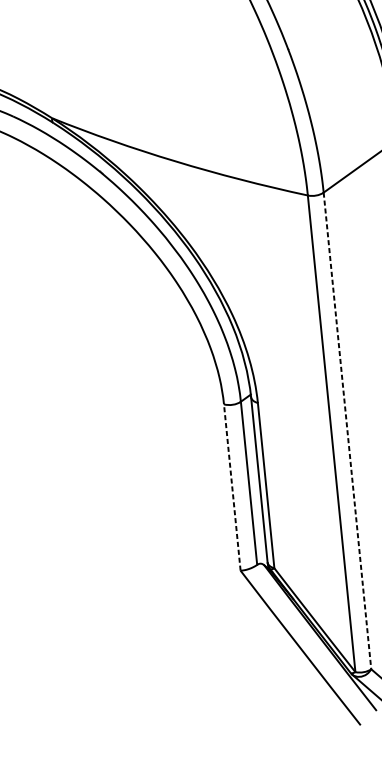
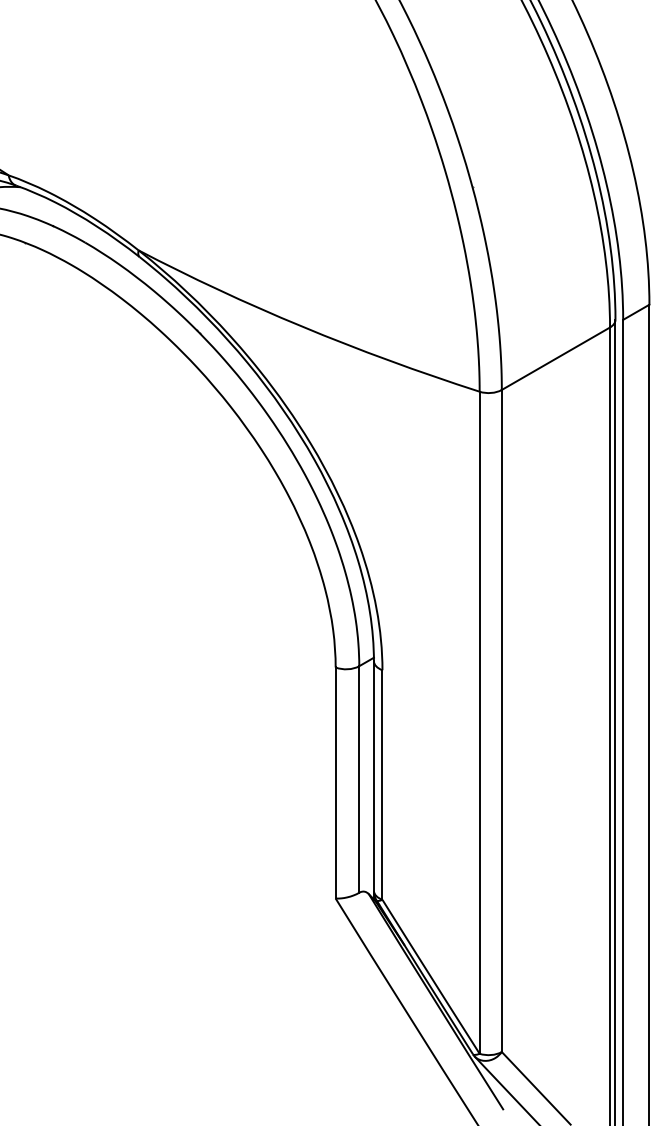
line: (347, 431) -> (501, 721), dashed -> solid
line: (232, 487) -> (335, 782), dashed -> solid

